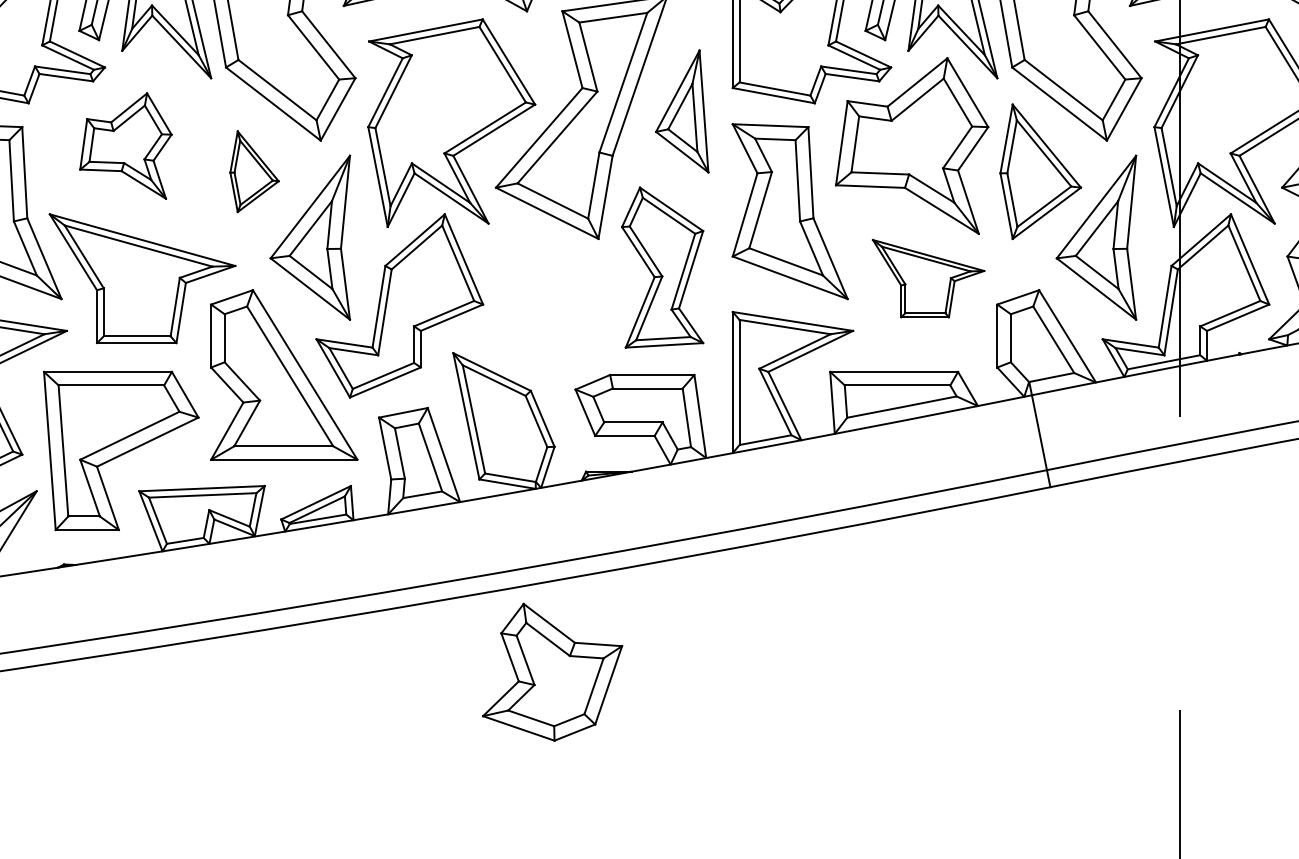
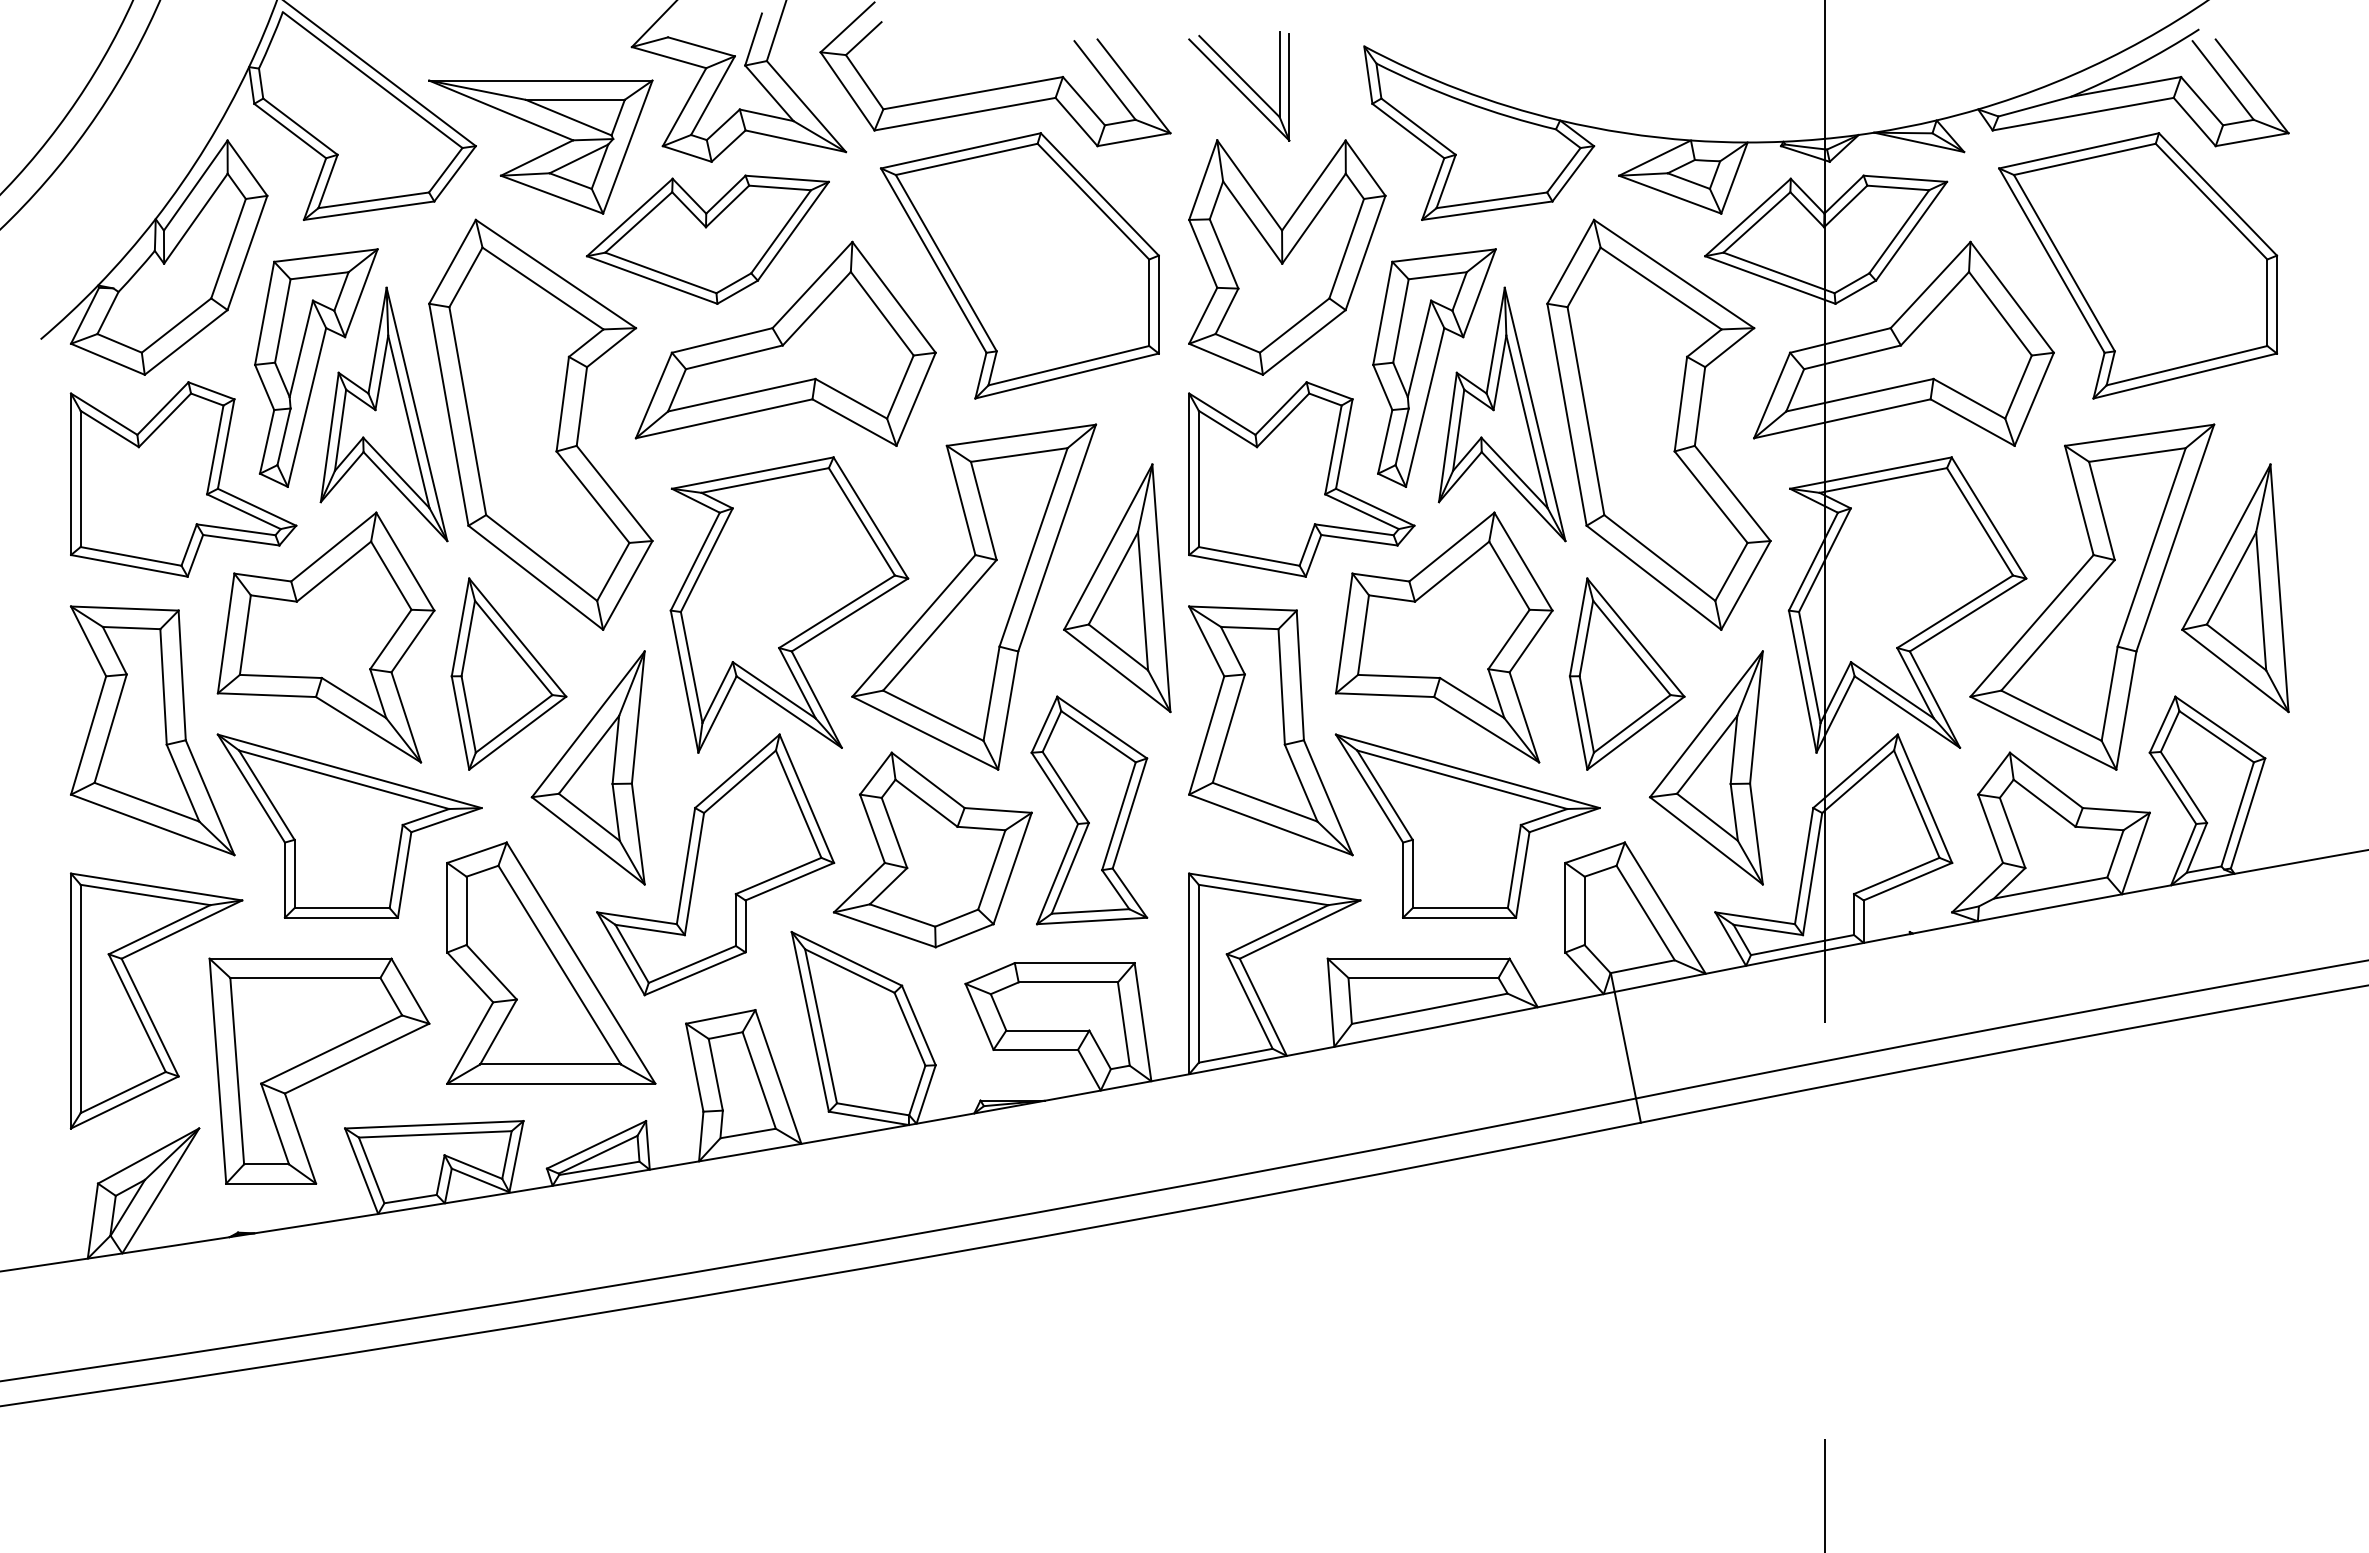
part: (682, 111) -> (1117, 588), size x1.43
part: (125, 146) -> (325, 637), size x1.67
part: (254, 171) -> (508, 673), size x1.67
part: (928, 278) -> (1467, 825), size x1.67
part: (552, 671) -> (932, 849), moved

